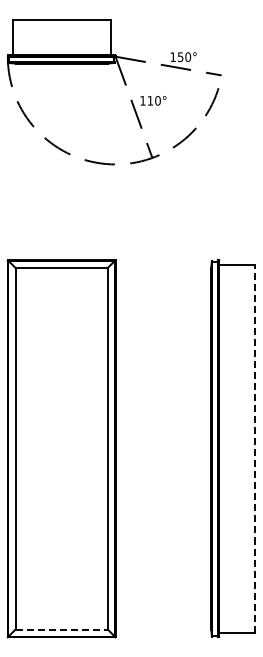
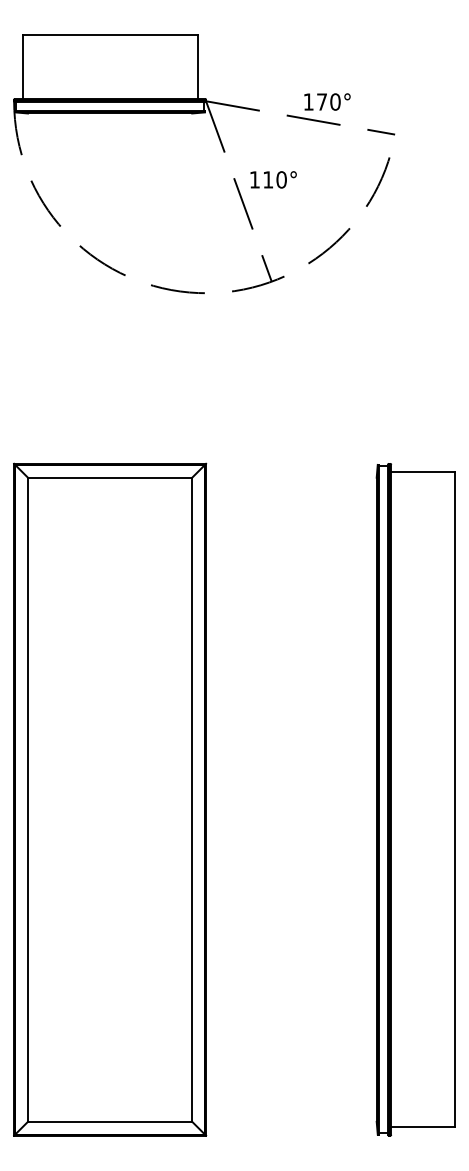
text: (180, 56) -> (321, 100), 150° -> 170°
line: (255, 448) -> (455, 799), dashed -> solid
line: (62, 629) -> (111, 1121), dashed -> solid

